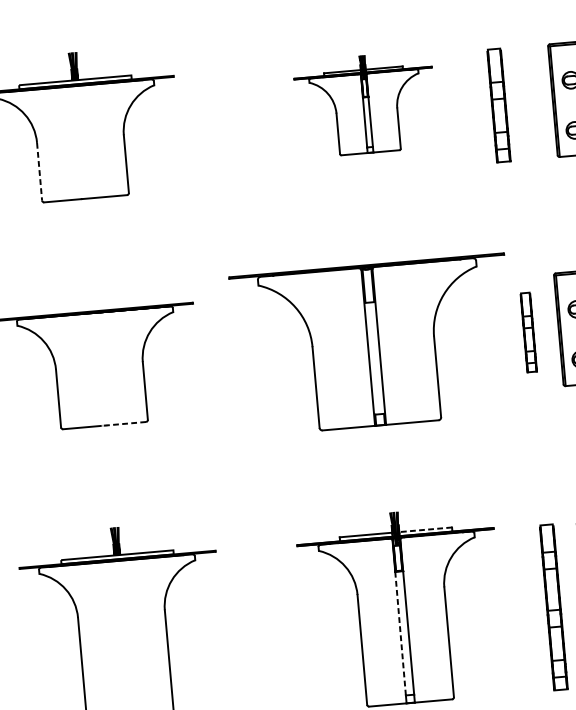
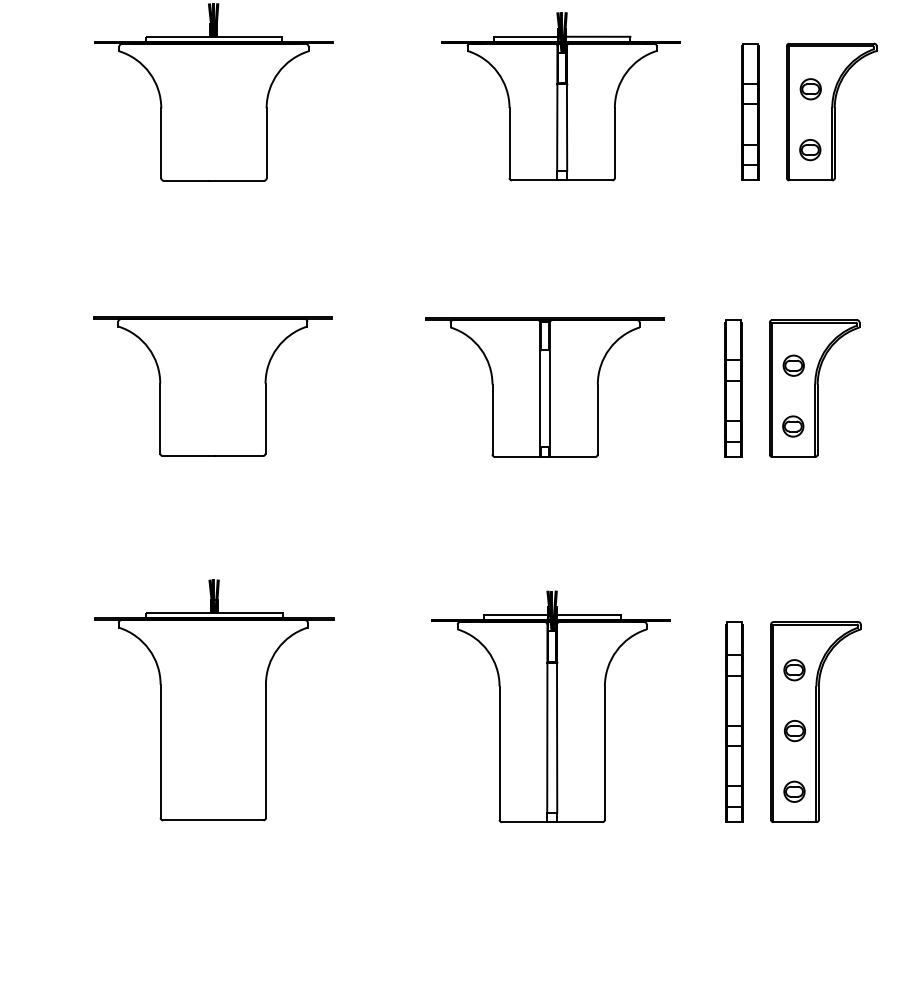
part: (365, 104) -> (560, 96), size x1.43
part: (498, 105) -> (750, 111), moved
line: (39, 171) -> (161, 143), dashed -> solid
part: (528, 332) -> (733, 388), size x1.43
part: (373, 345) -> (544, 387), size x0.71
line: (123, 423) -> (235, 455), dashed -> solid
line: (425, 530) -> (588, 615), dashed -> solid
line: (400, 633) -> (547, 737), dashed -> solid

